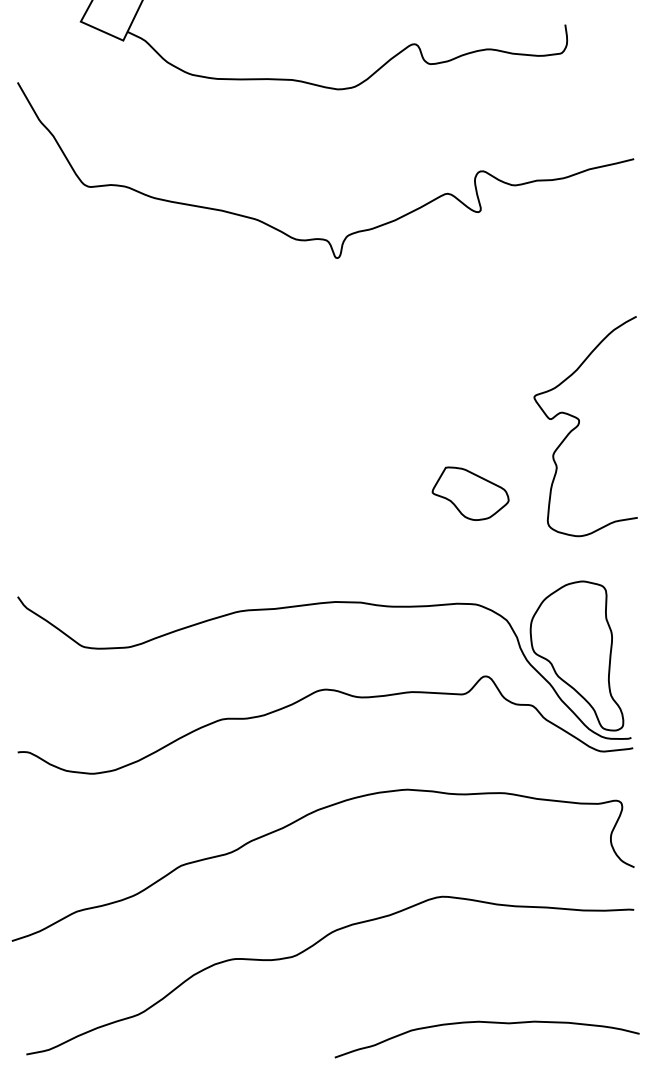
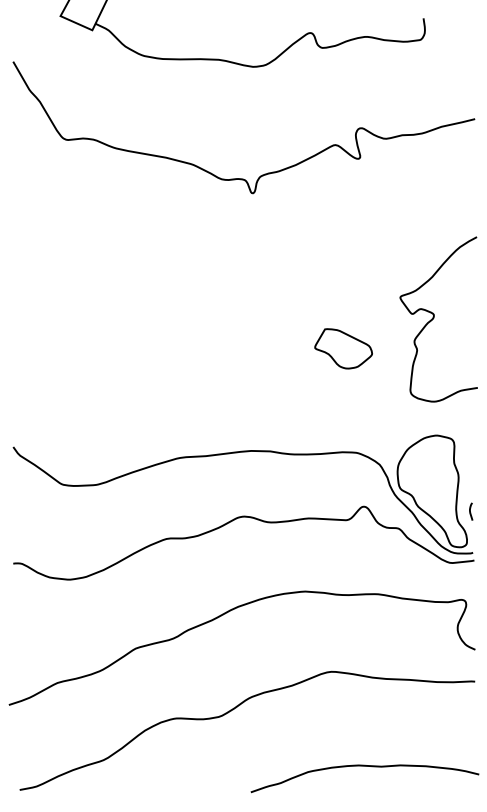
part: (470, 493) -> (343, 348), moved
curve: (627, 682) -> (470, 511), added

